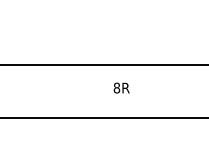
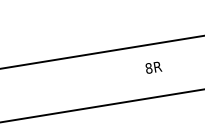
text: (121, 87) -> (153, 67), moved

